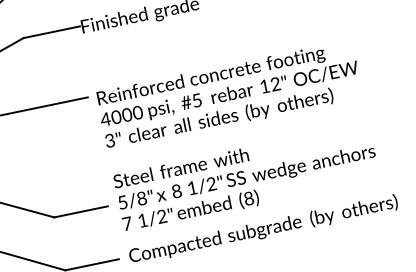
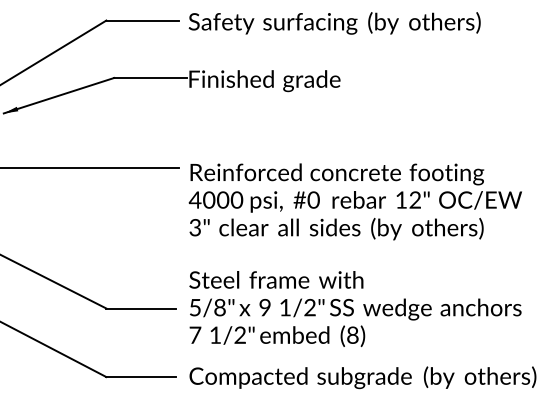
text: (196, 100) -> (313, 199), #5 -> #0
text: (176, 192) -> (264, 308), 8 -> 9

